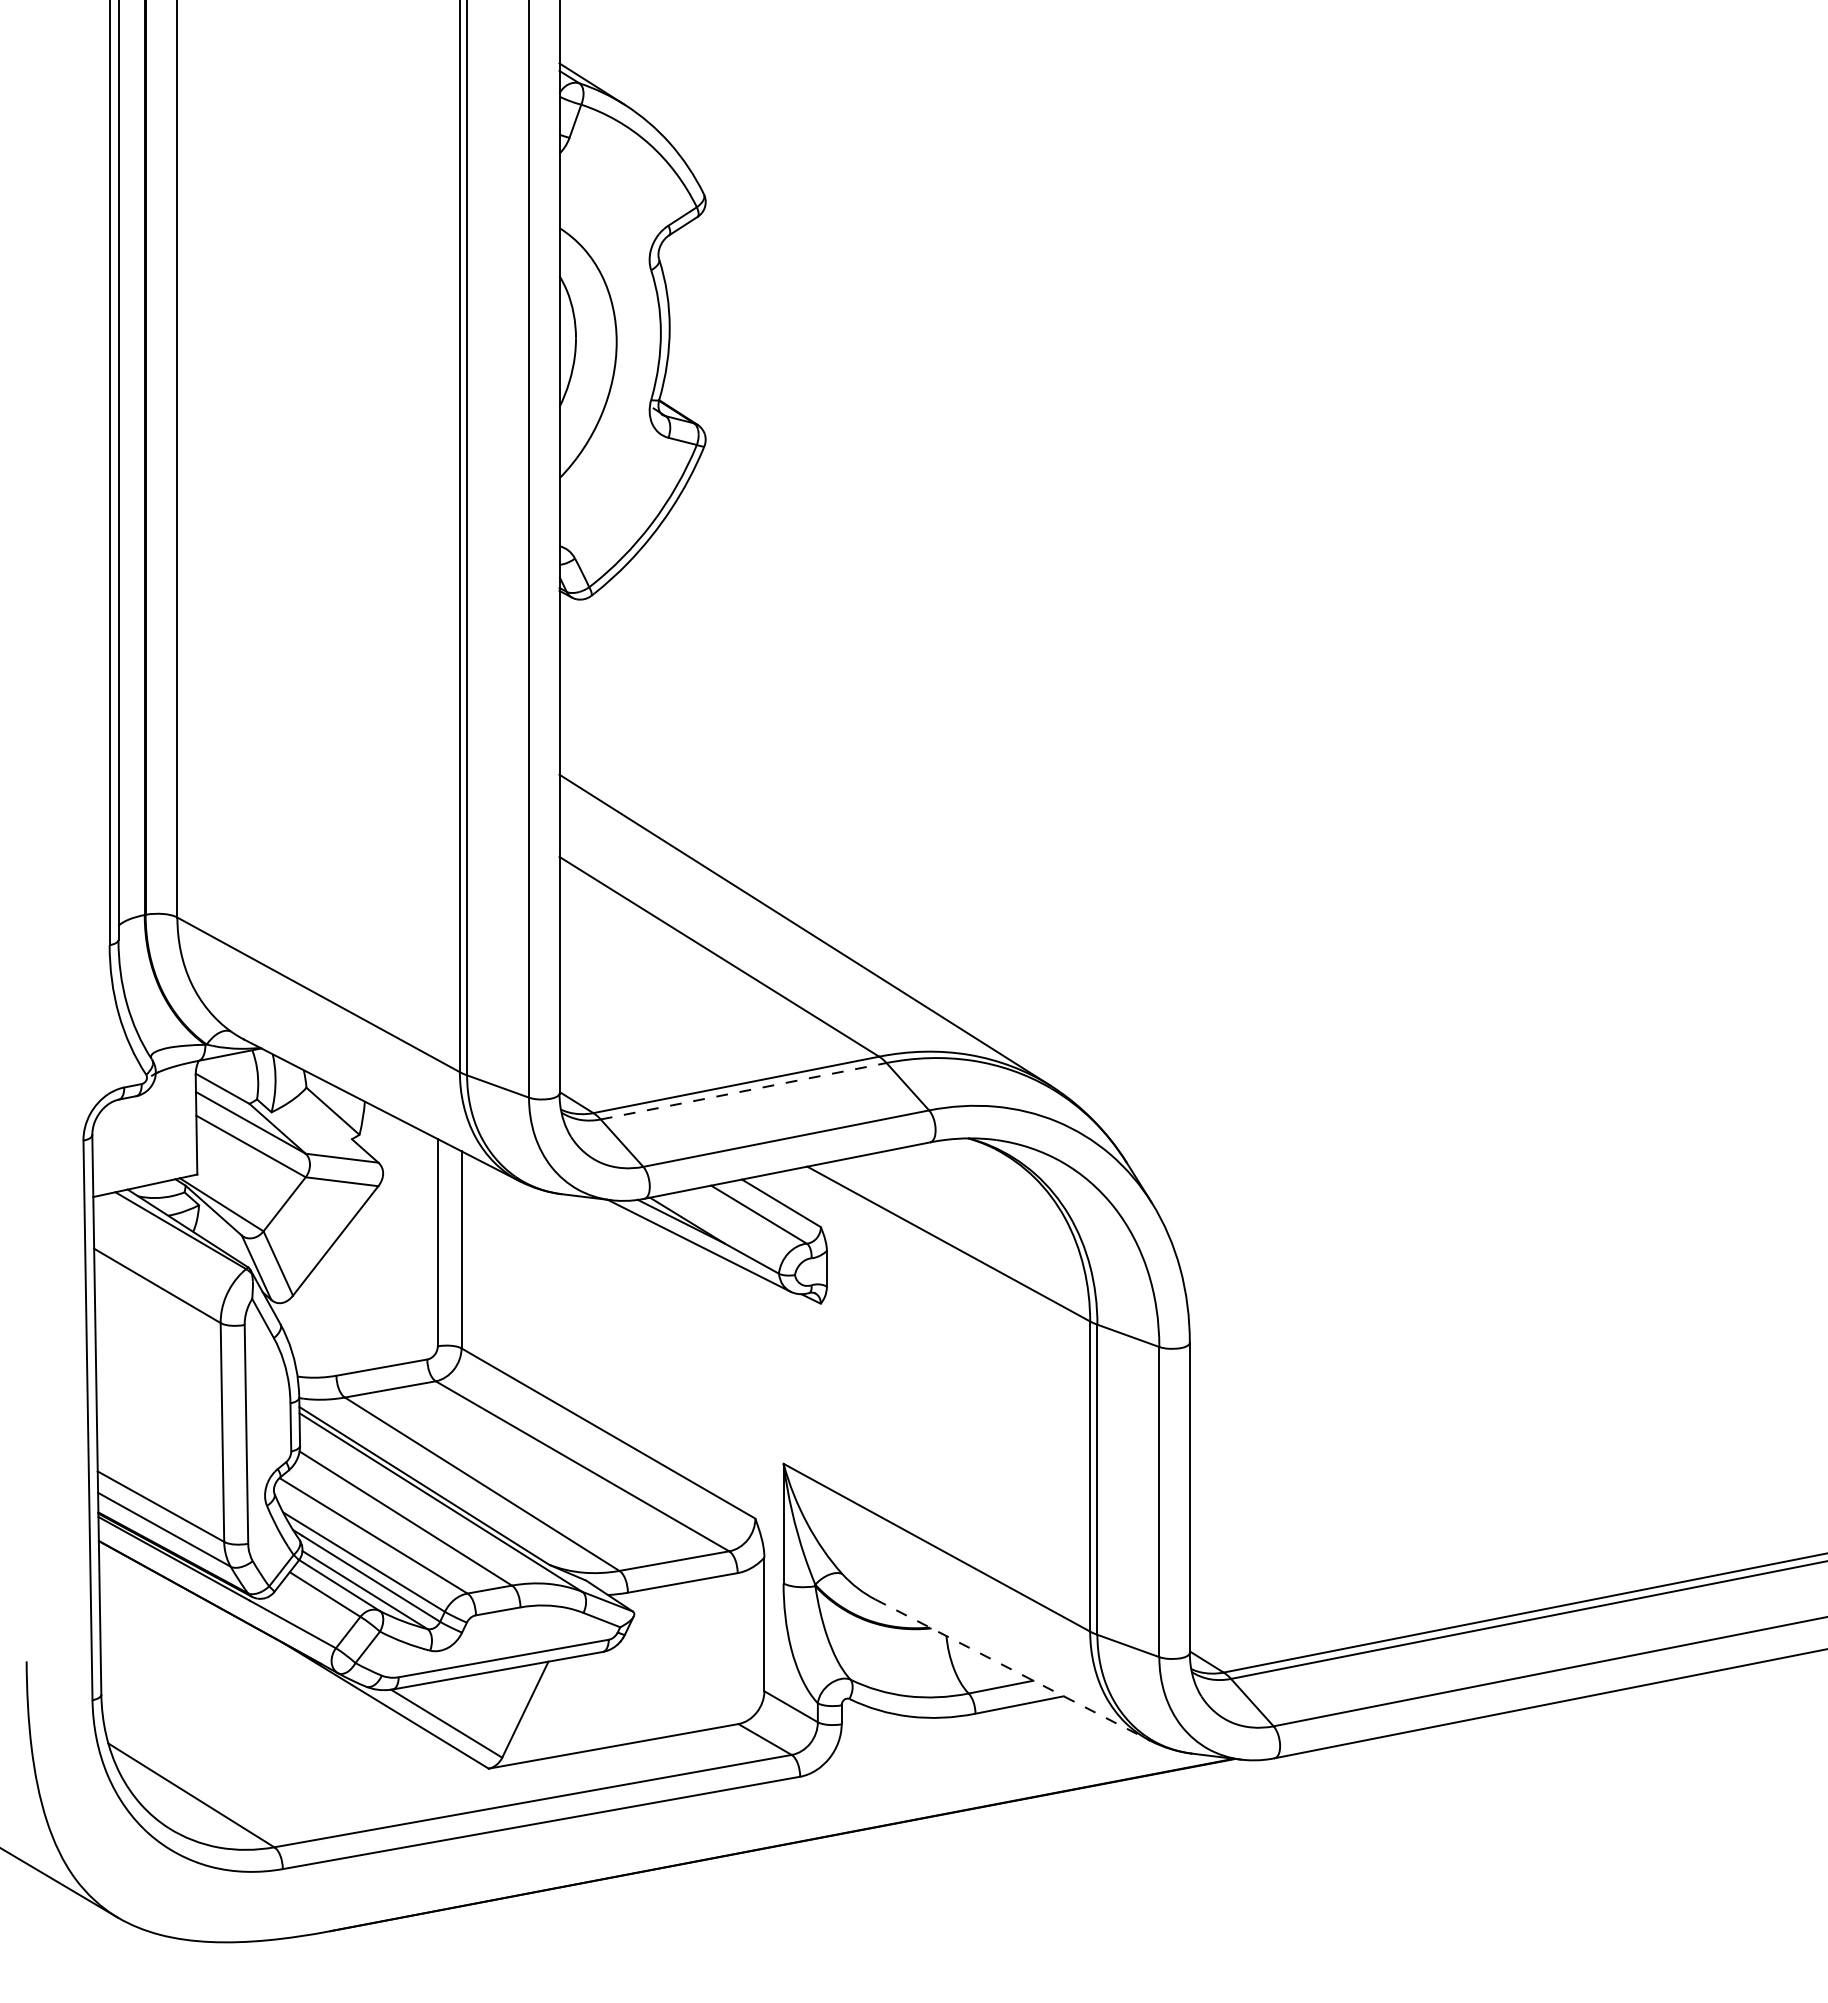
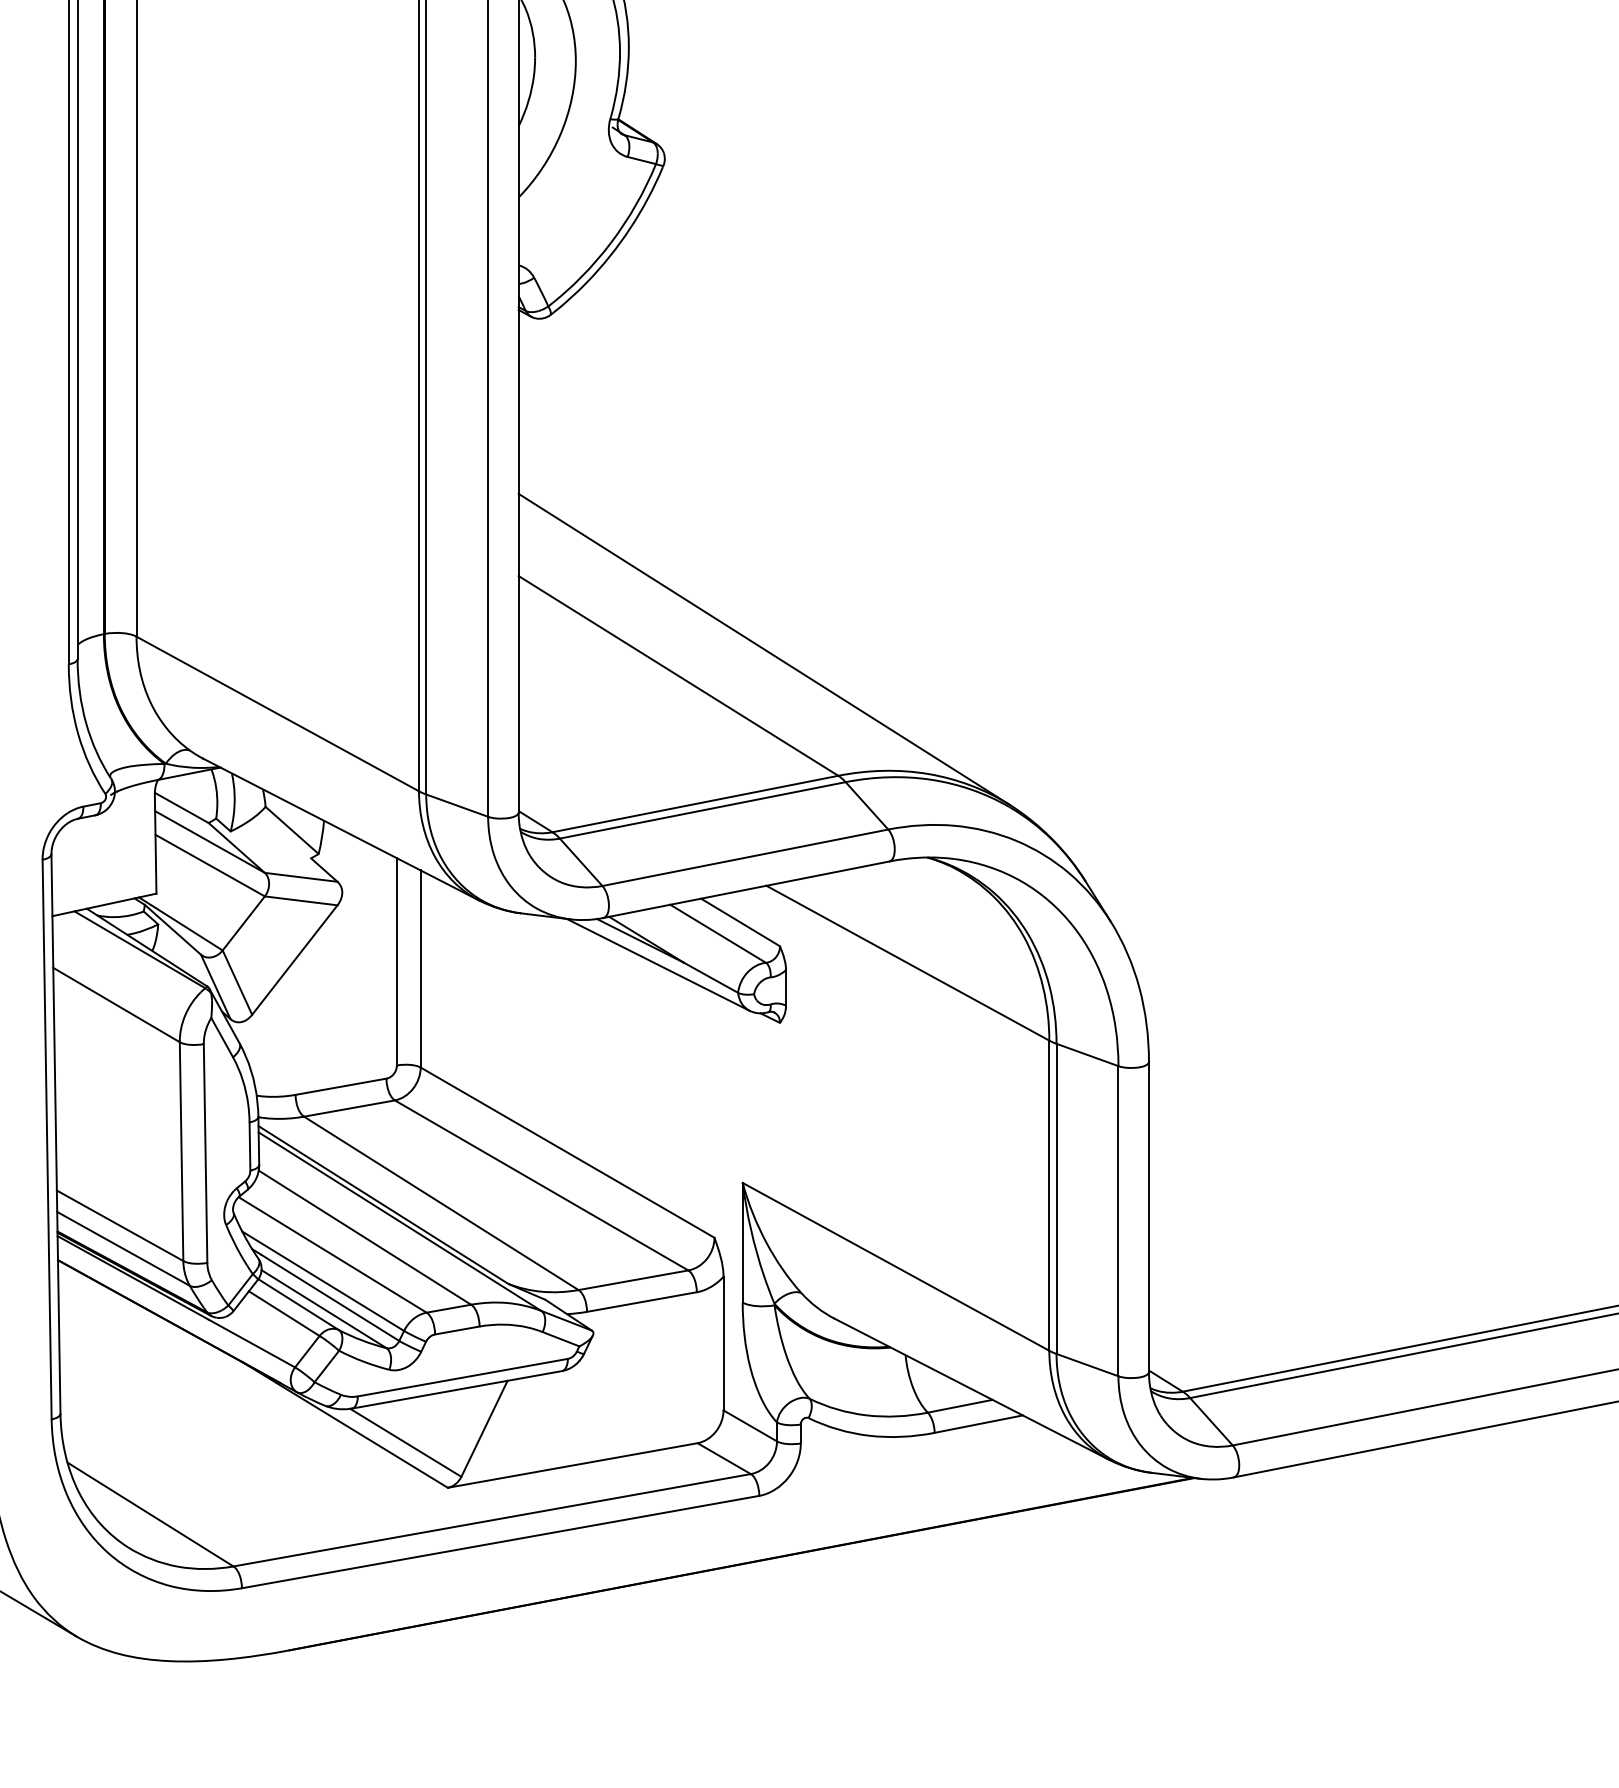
line: (743, 1091) -> (702, 810), dashed -> solid
line: (1012, 1670) -> (971, 1389), dashed -> solid

